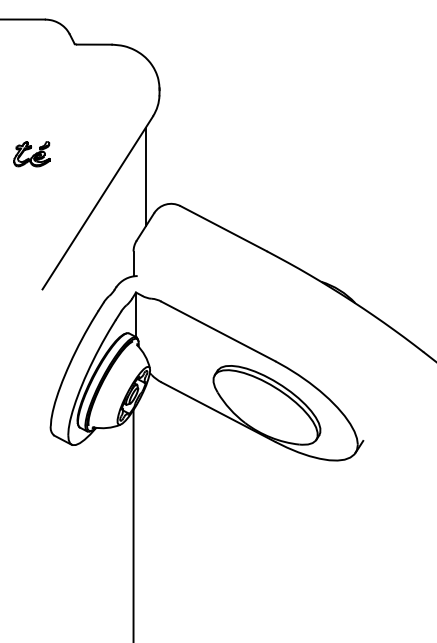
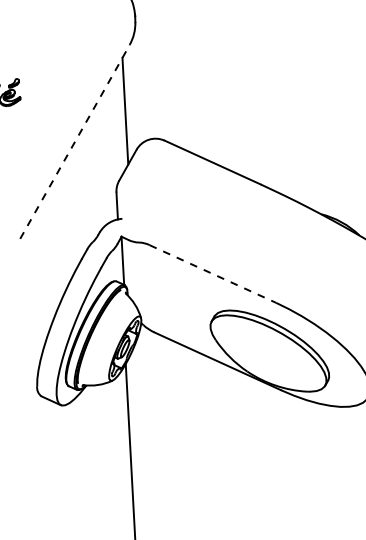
line: (97, 202) -> (74, 141), solid -> dashed
line: (218, 331) -> (213, 274), solid -> dashed

